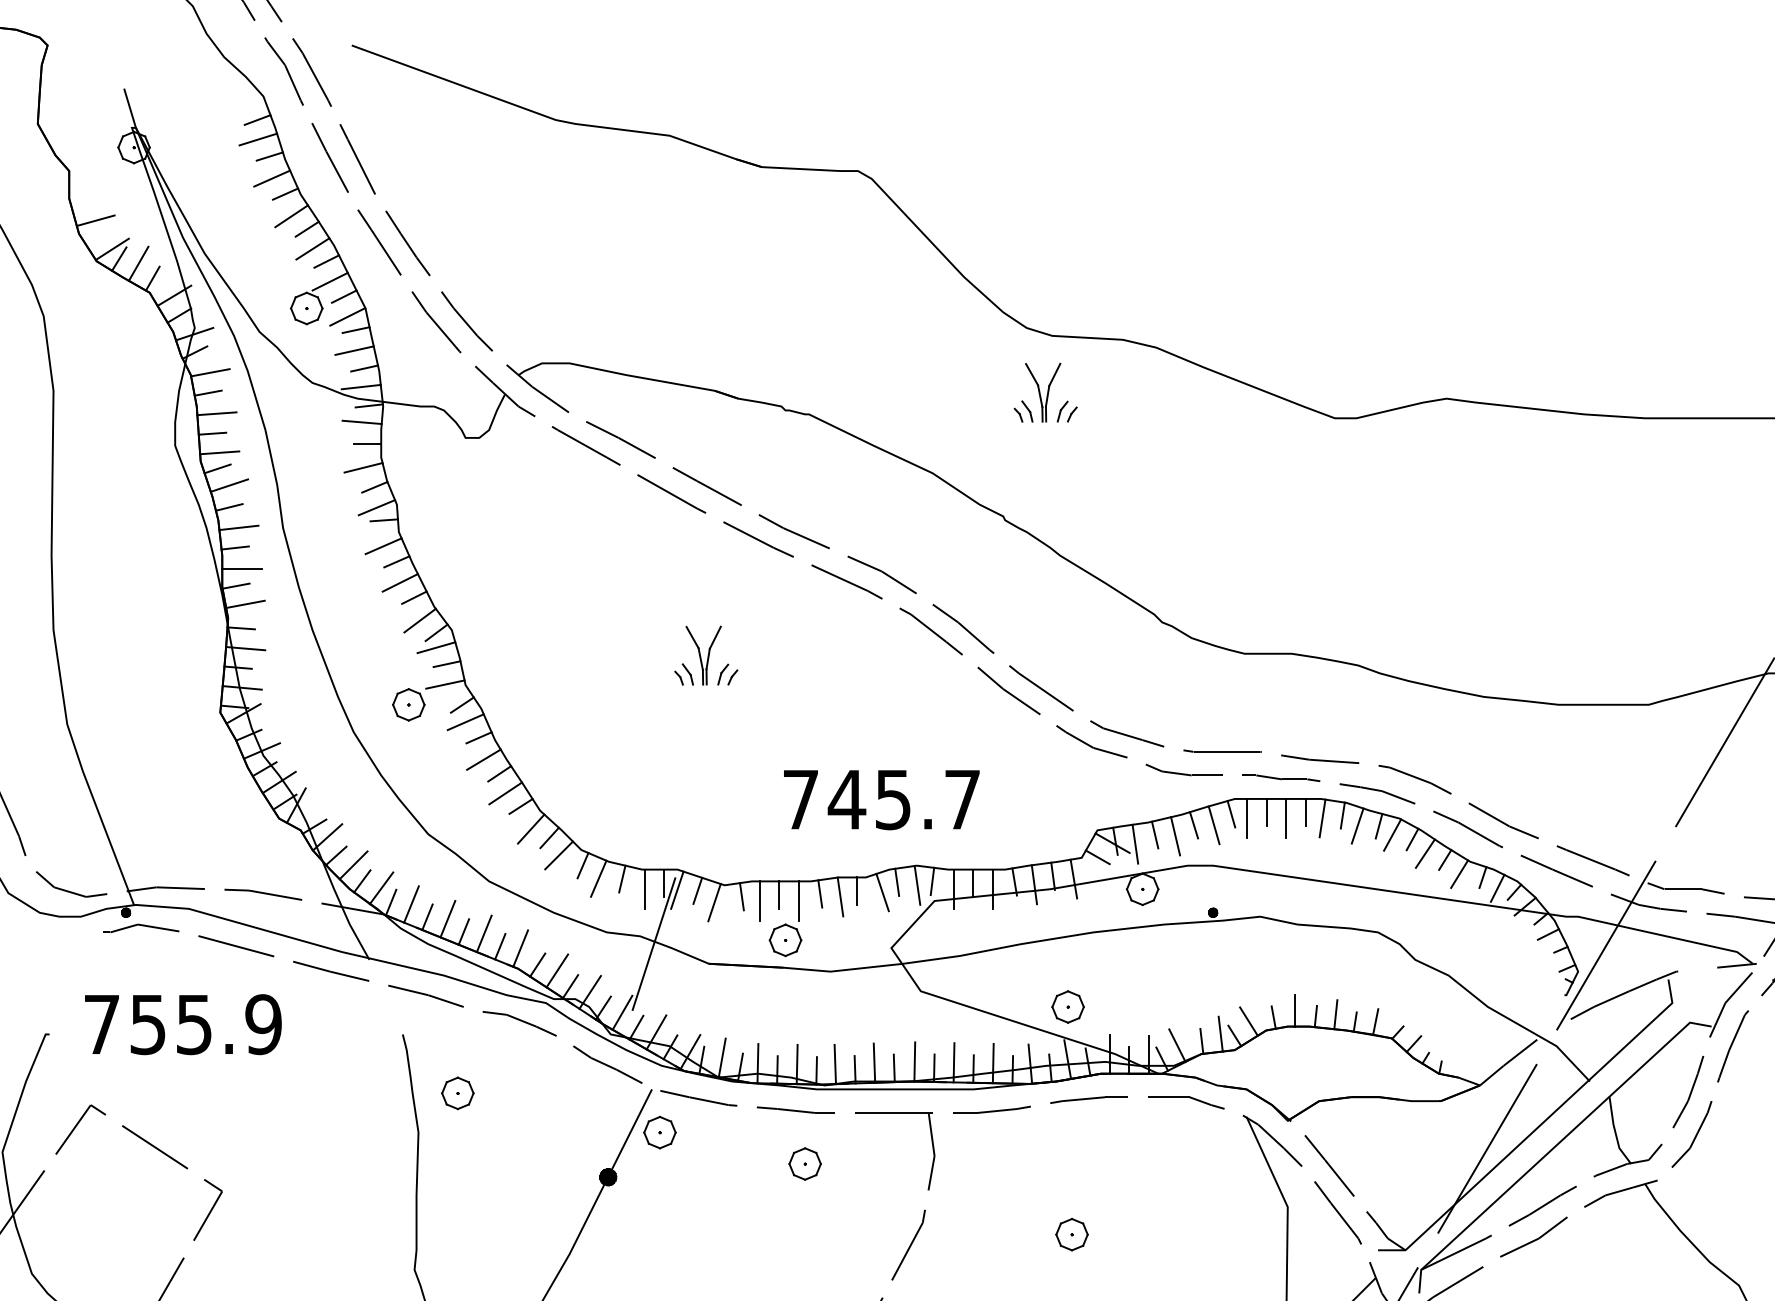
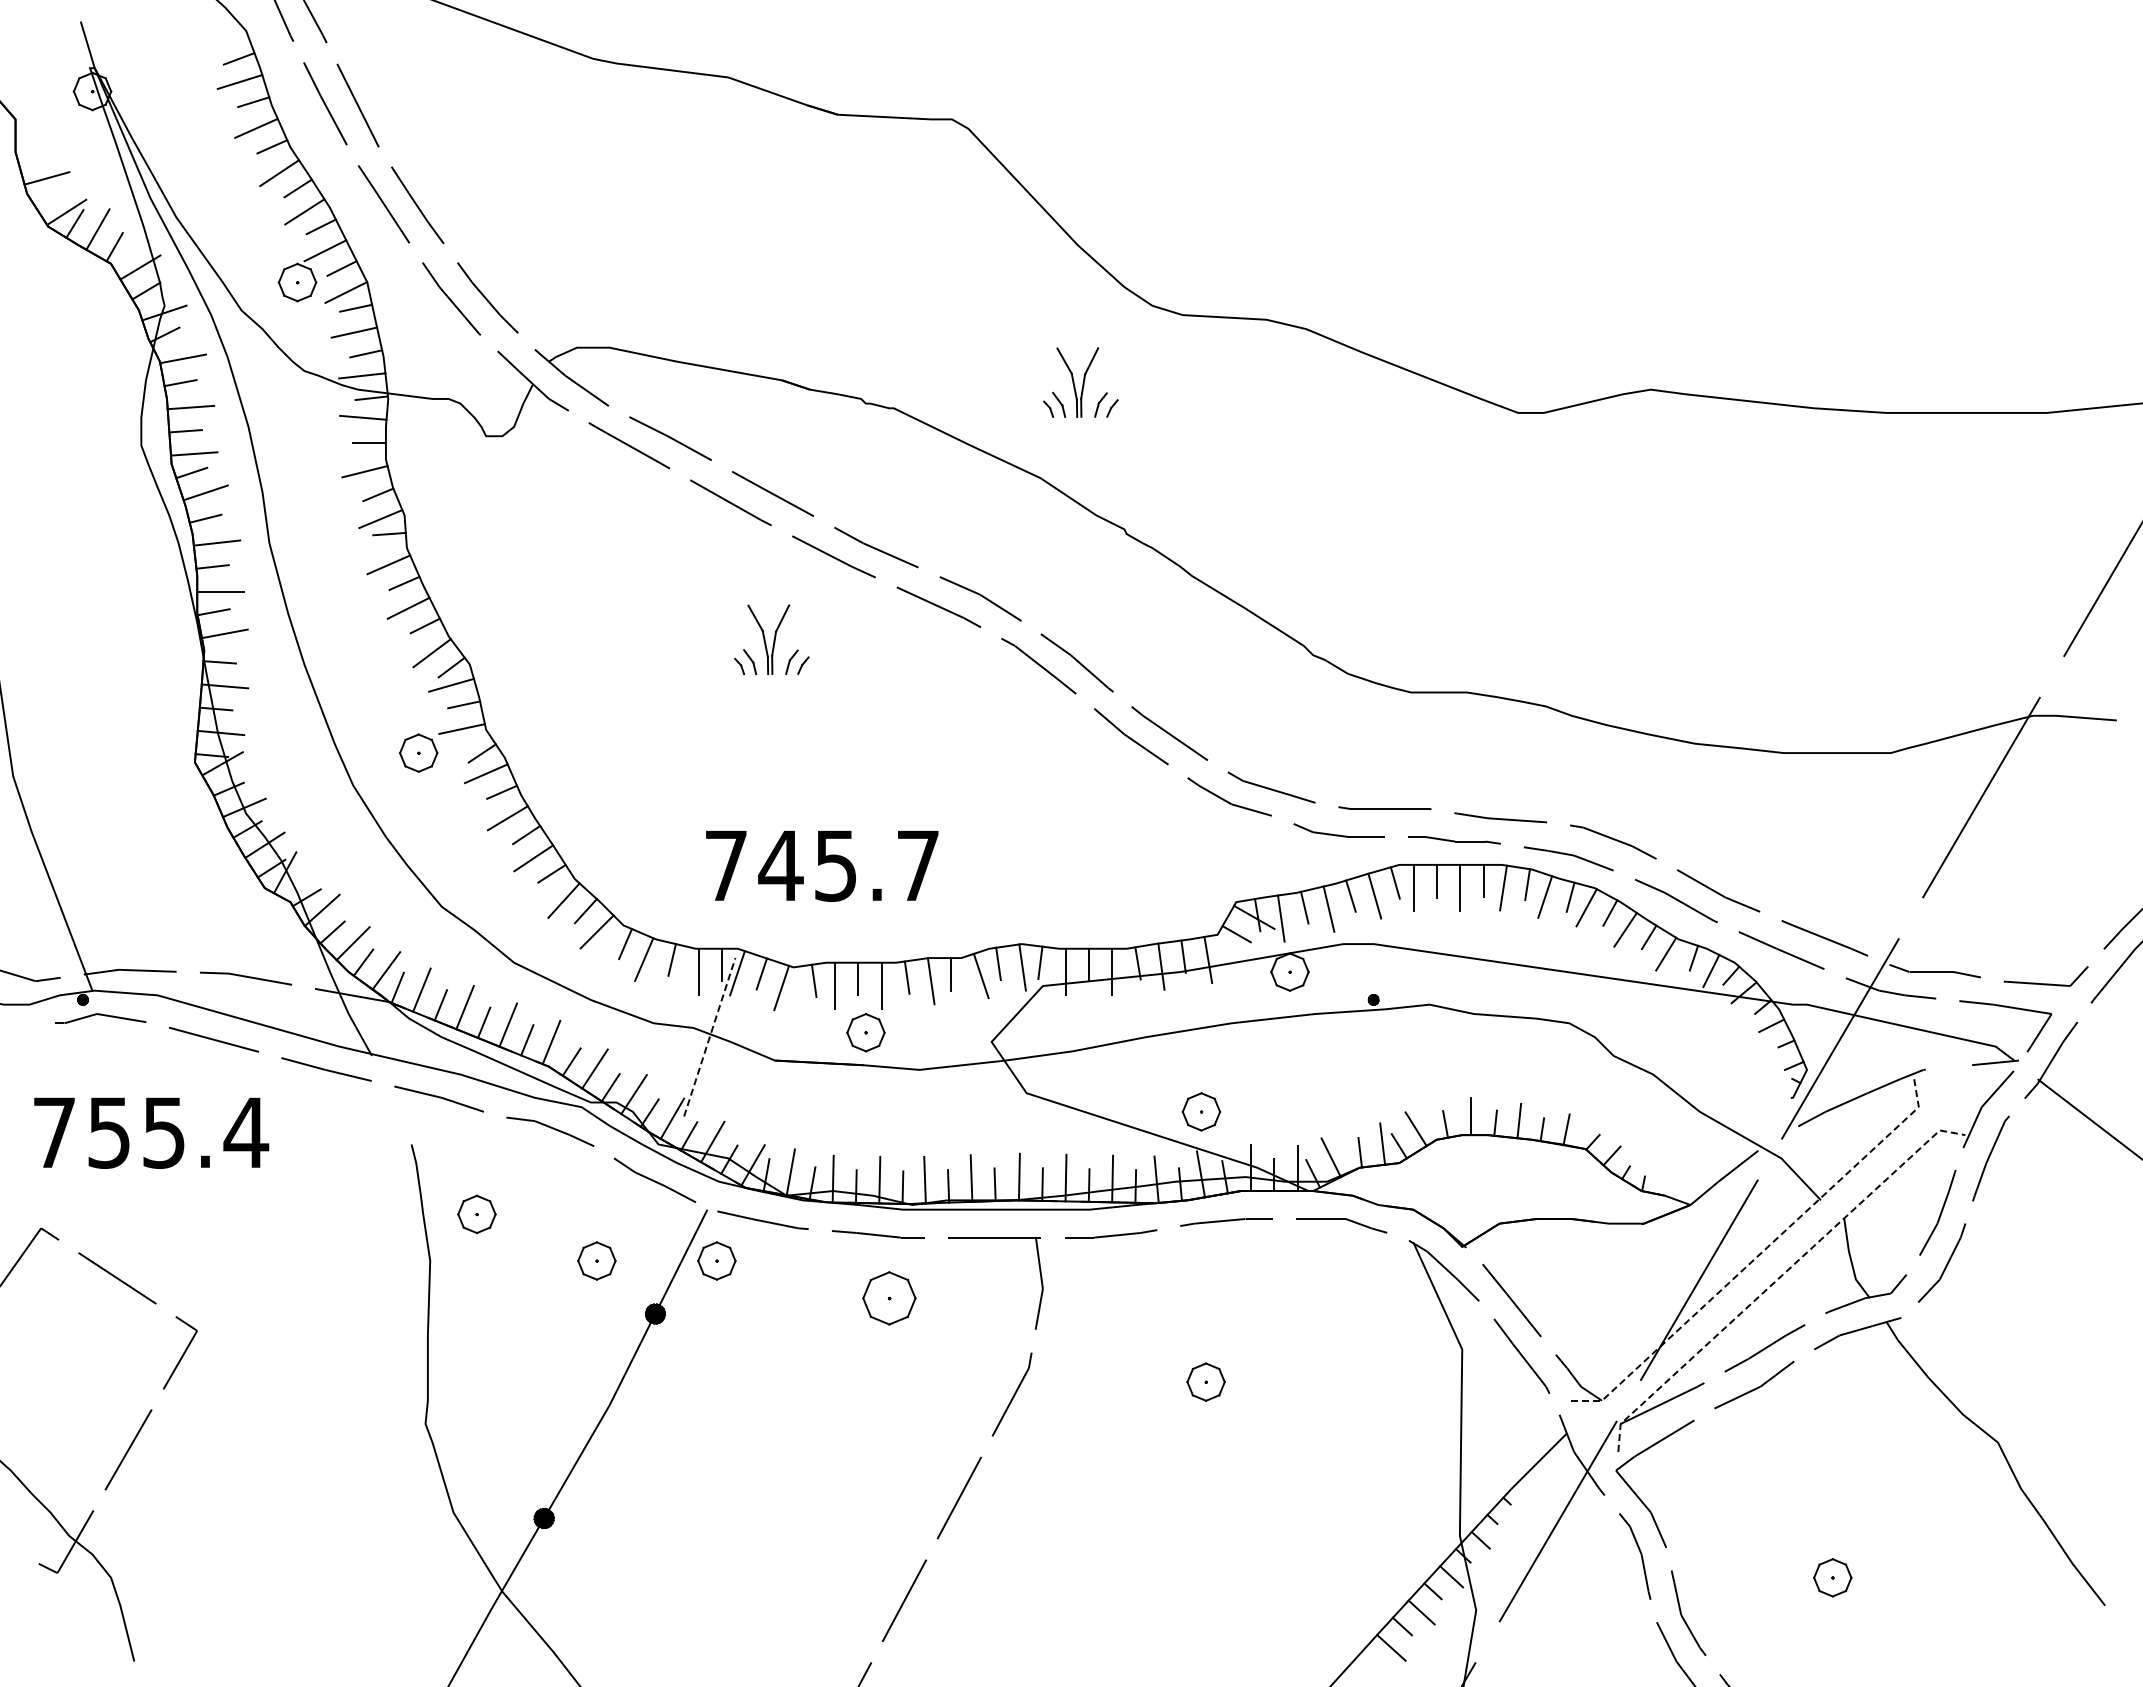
part: (1045, 392) -> (1080, 382), moved
part: (705, 655) -> (771, 639), moved
text: (882, 799) -> (822, 865), moved
line: (653, 943) -> (709, 1036), solid -> dashed
text: (263, 1024) -> (246, 1132), 755.9 -> 755.4
line: (1537, 1127) -> (1758, 1255), solid -> dashed
part: (558, 1132) -> (596, 1260), added
line: (1555, 1146) -> (1779, 1277), solid -> dashed
part: (804, 1163) -> (888, 1297), size x1.4

